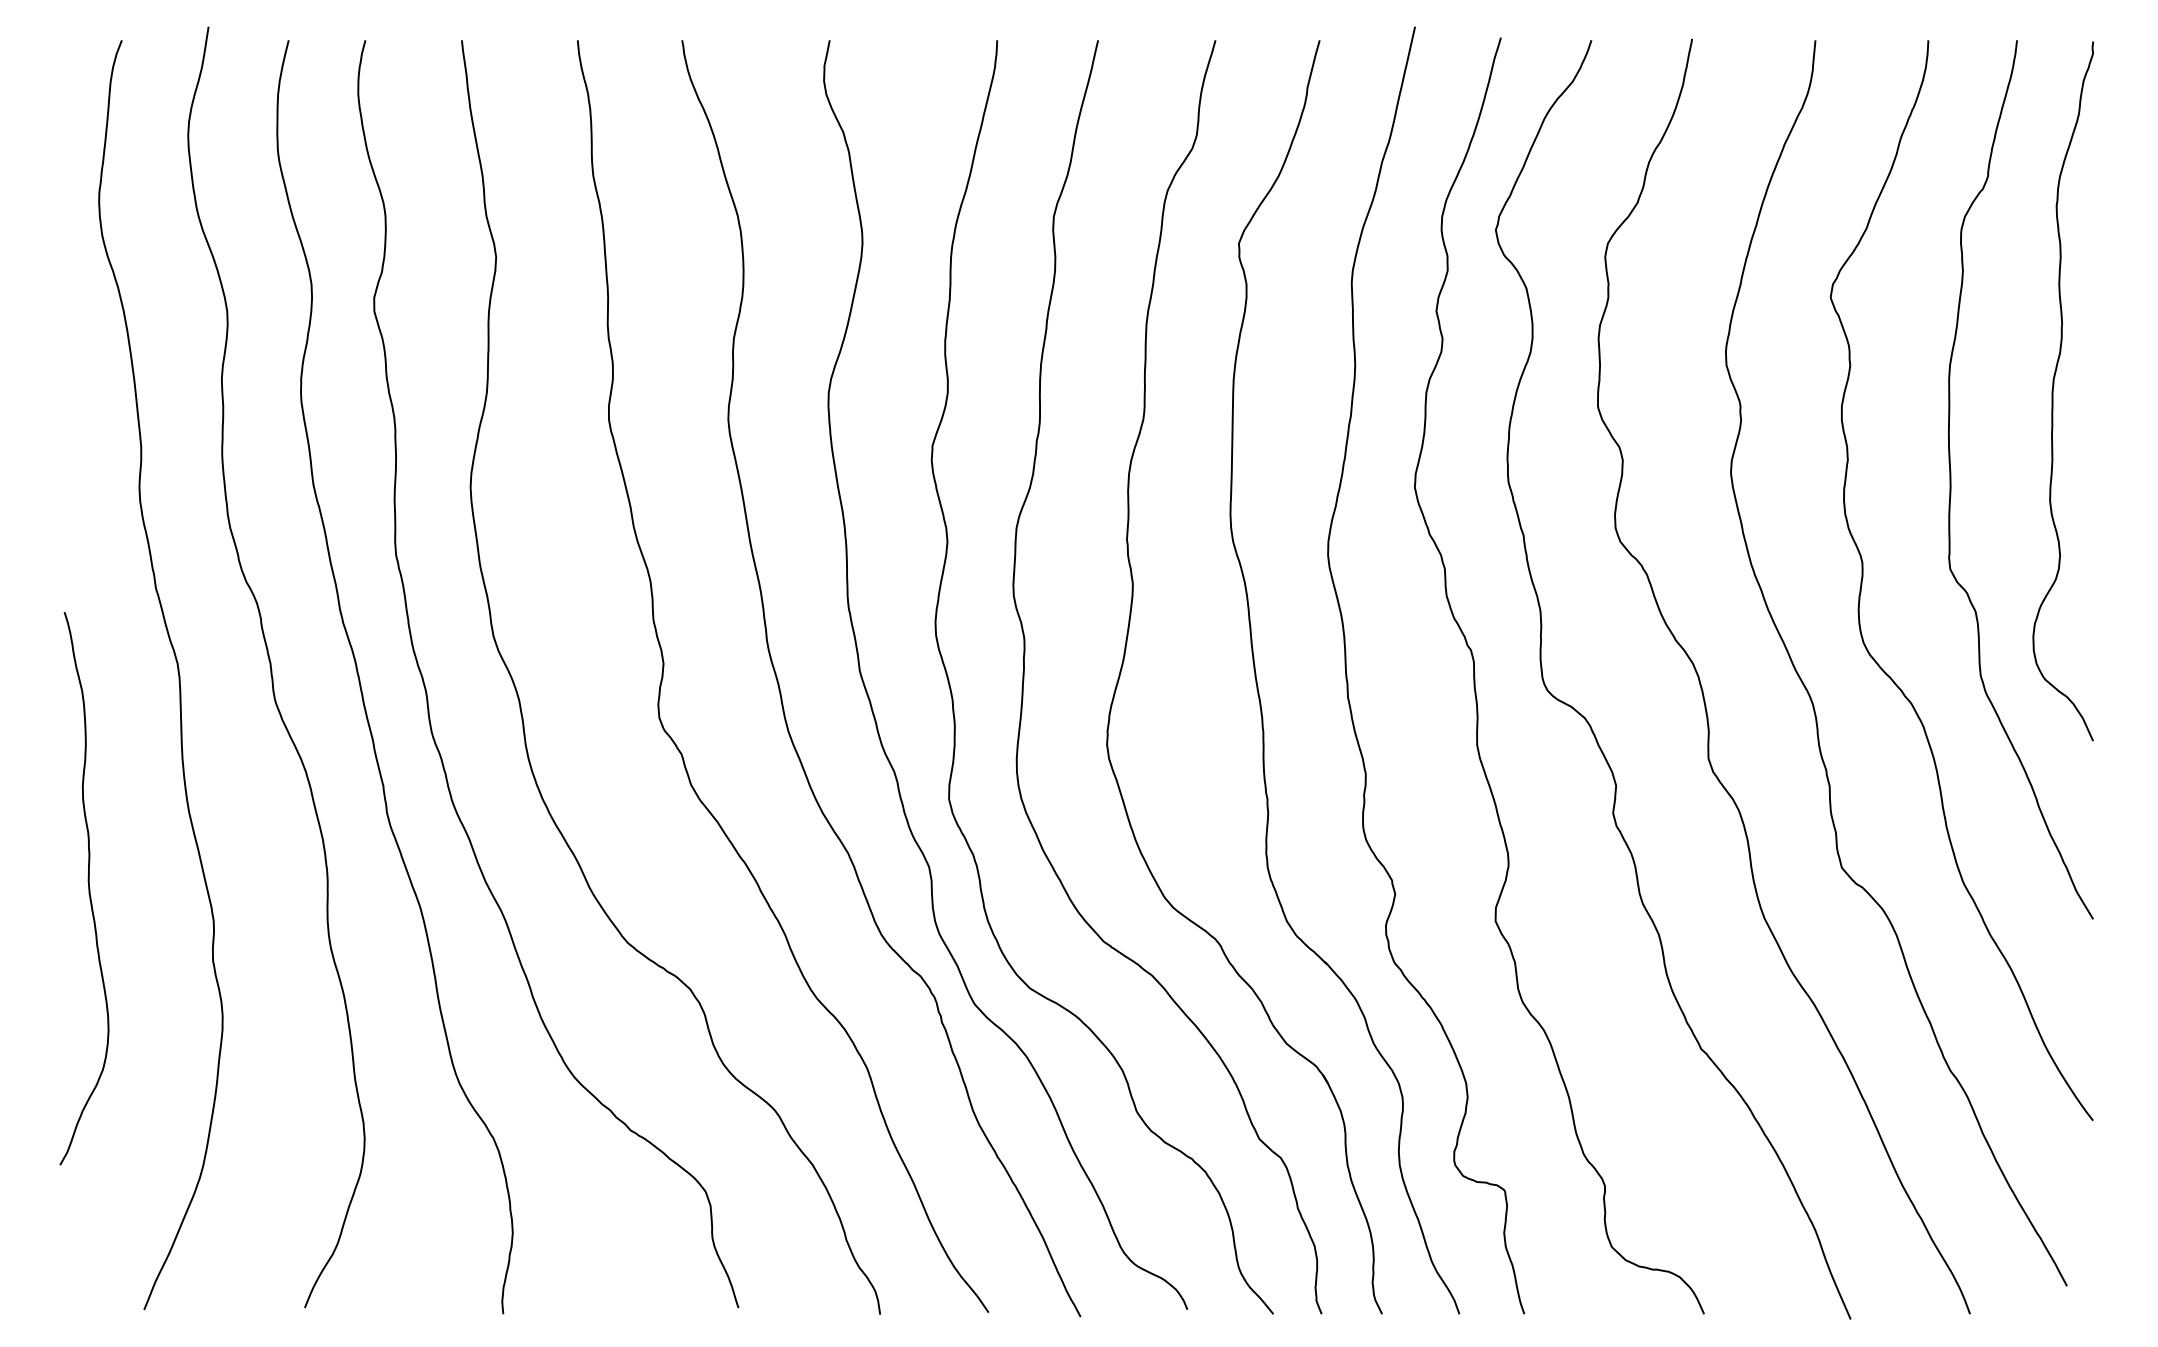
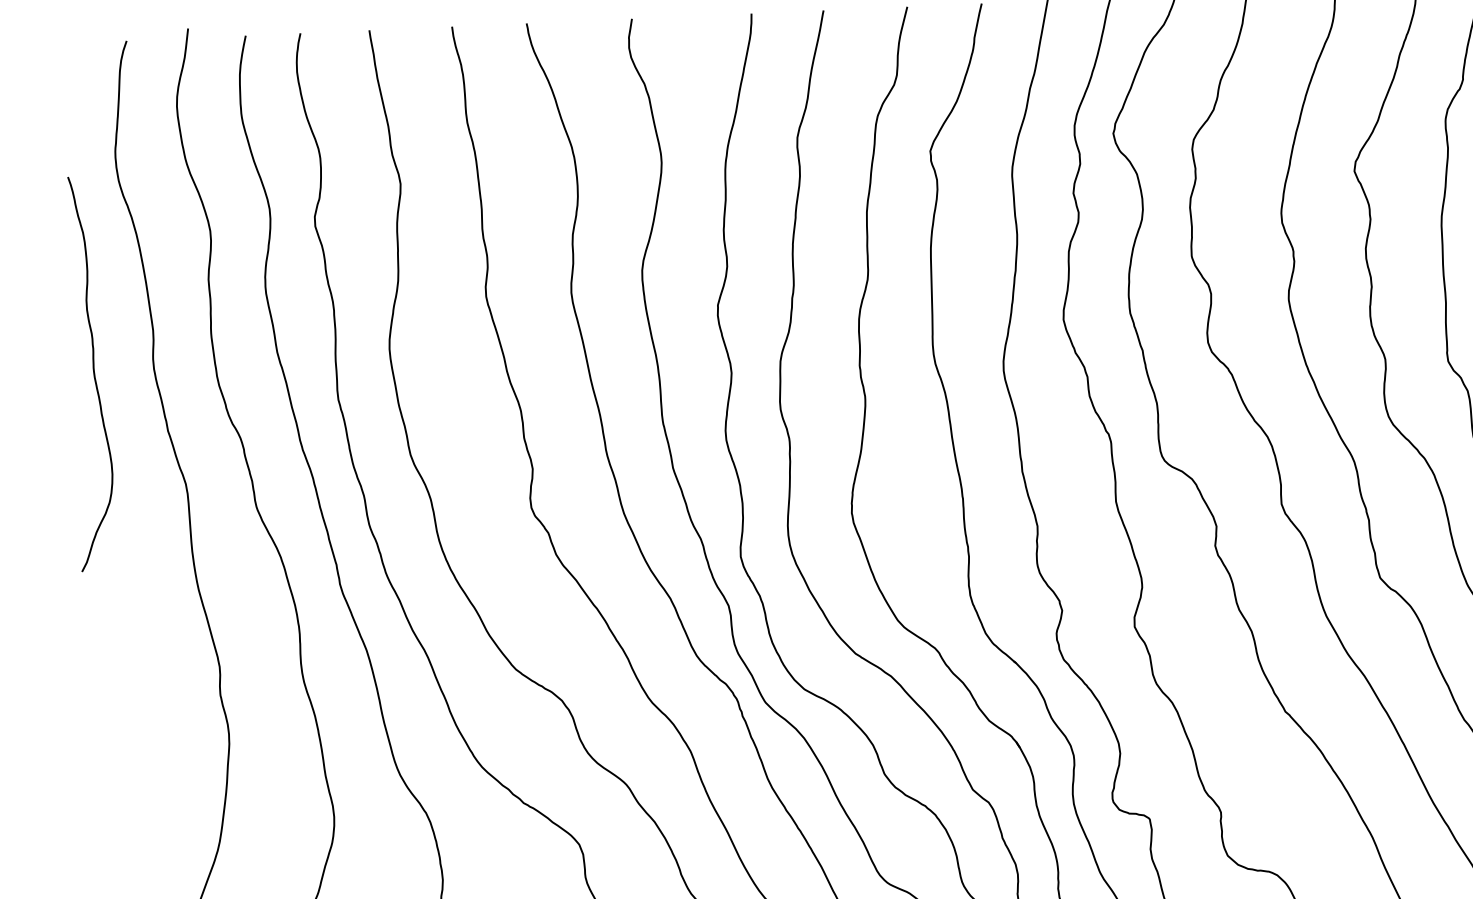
curve: (88, 888) -> (93, 373), moved

